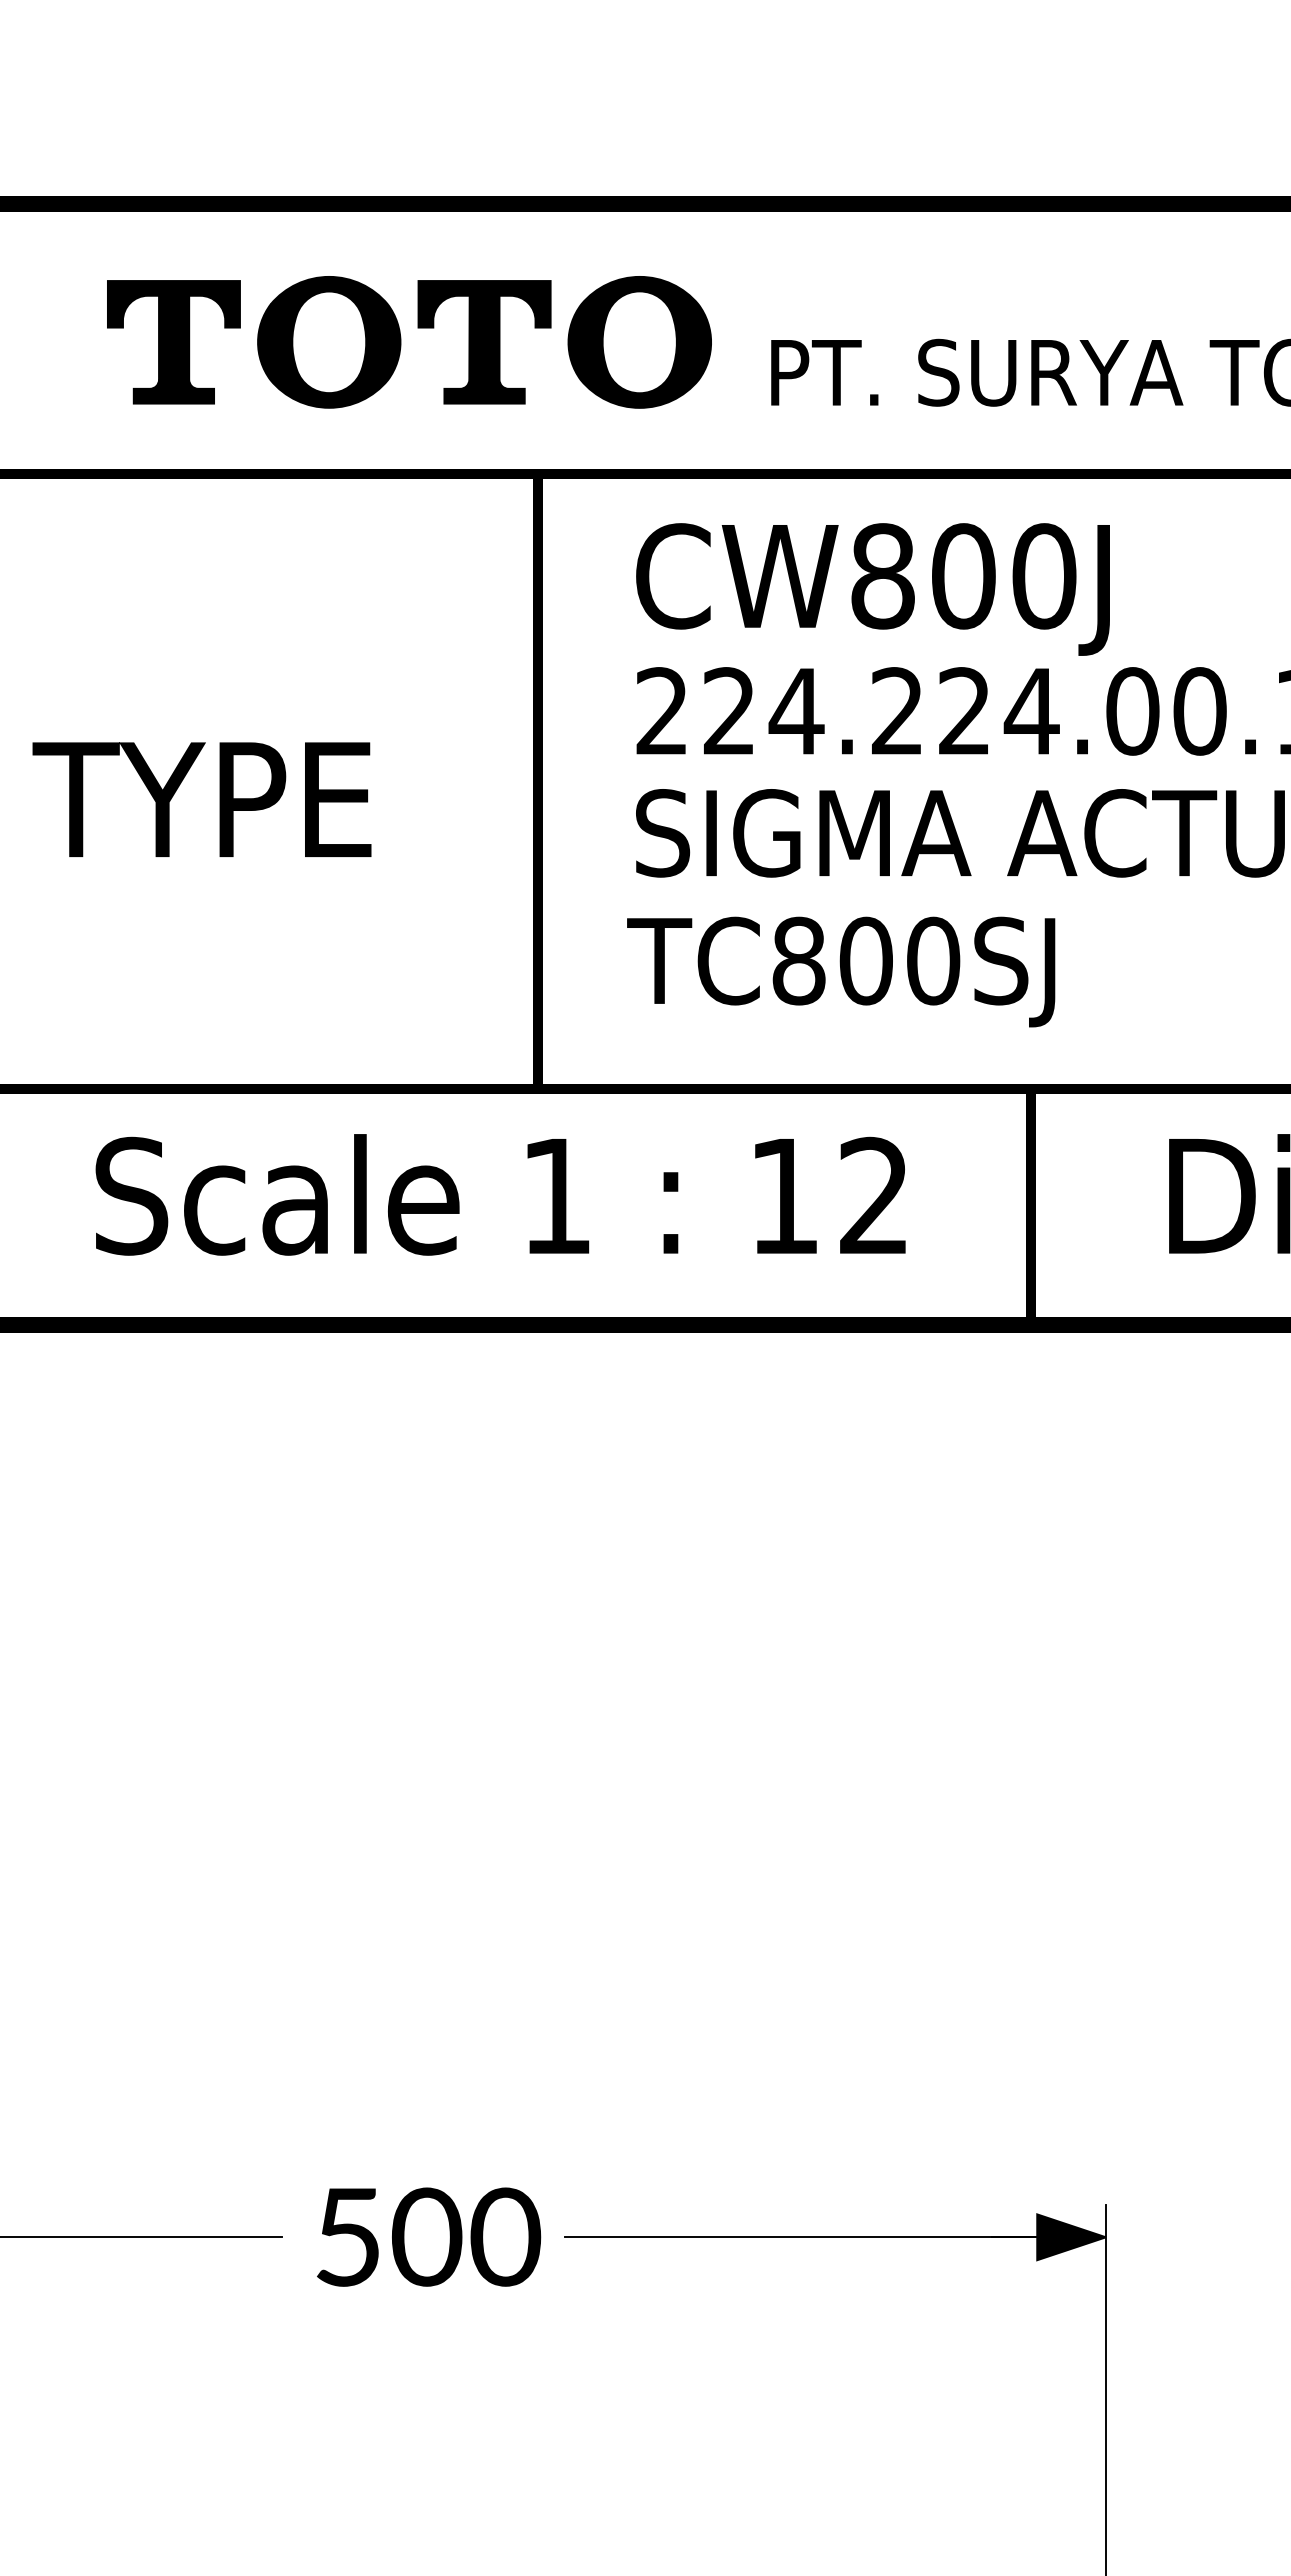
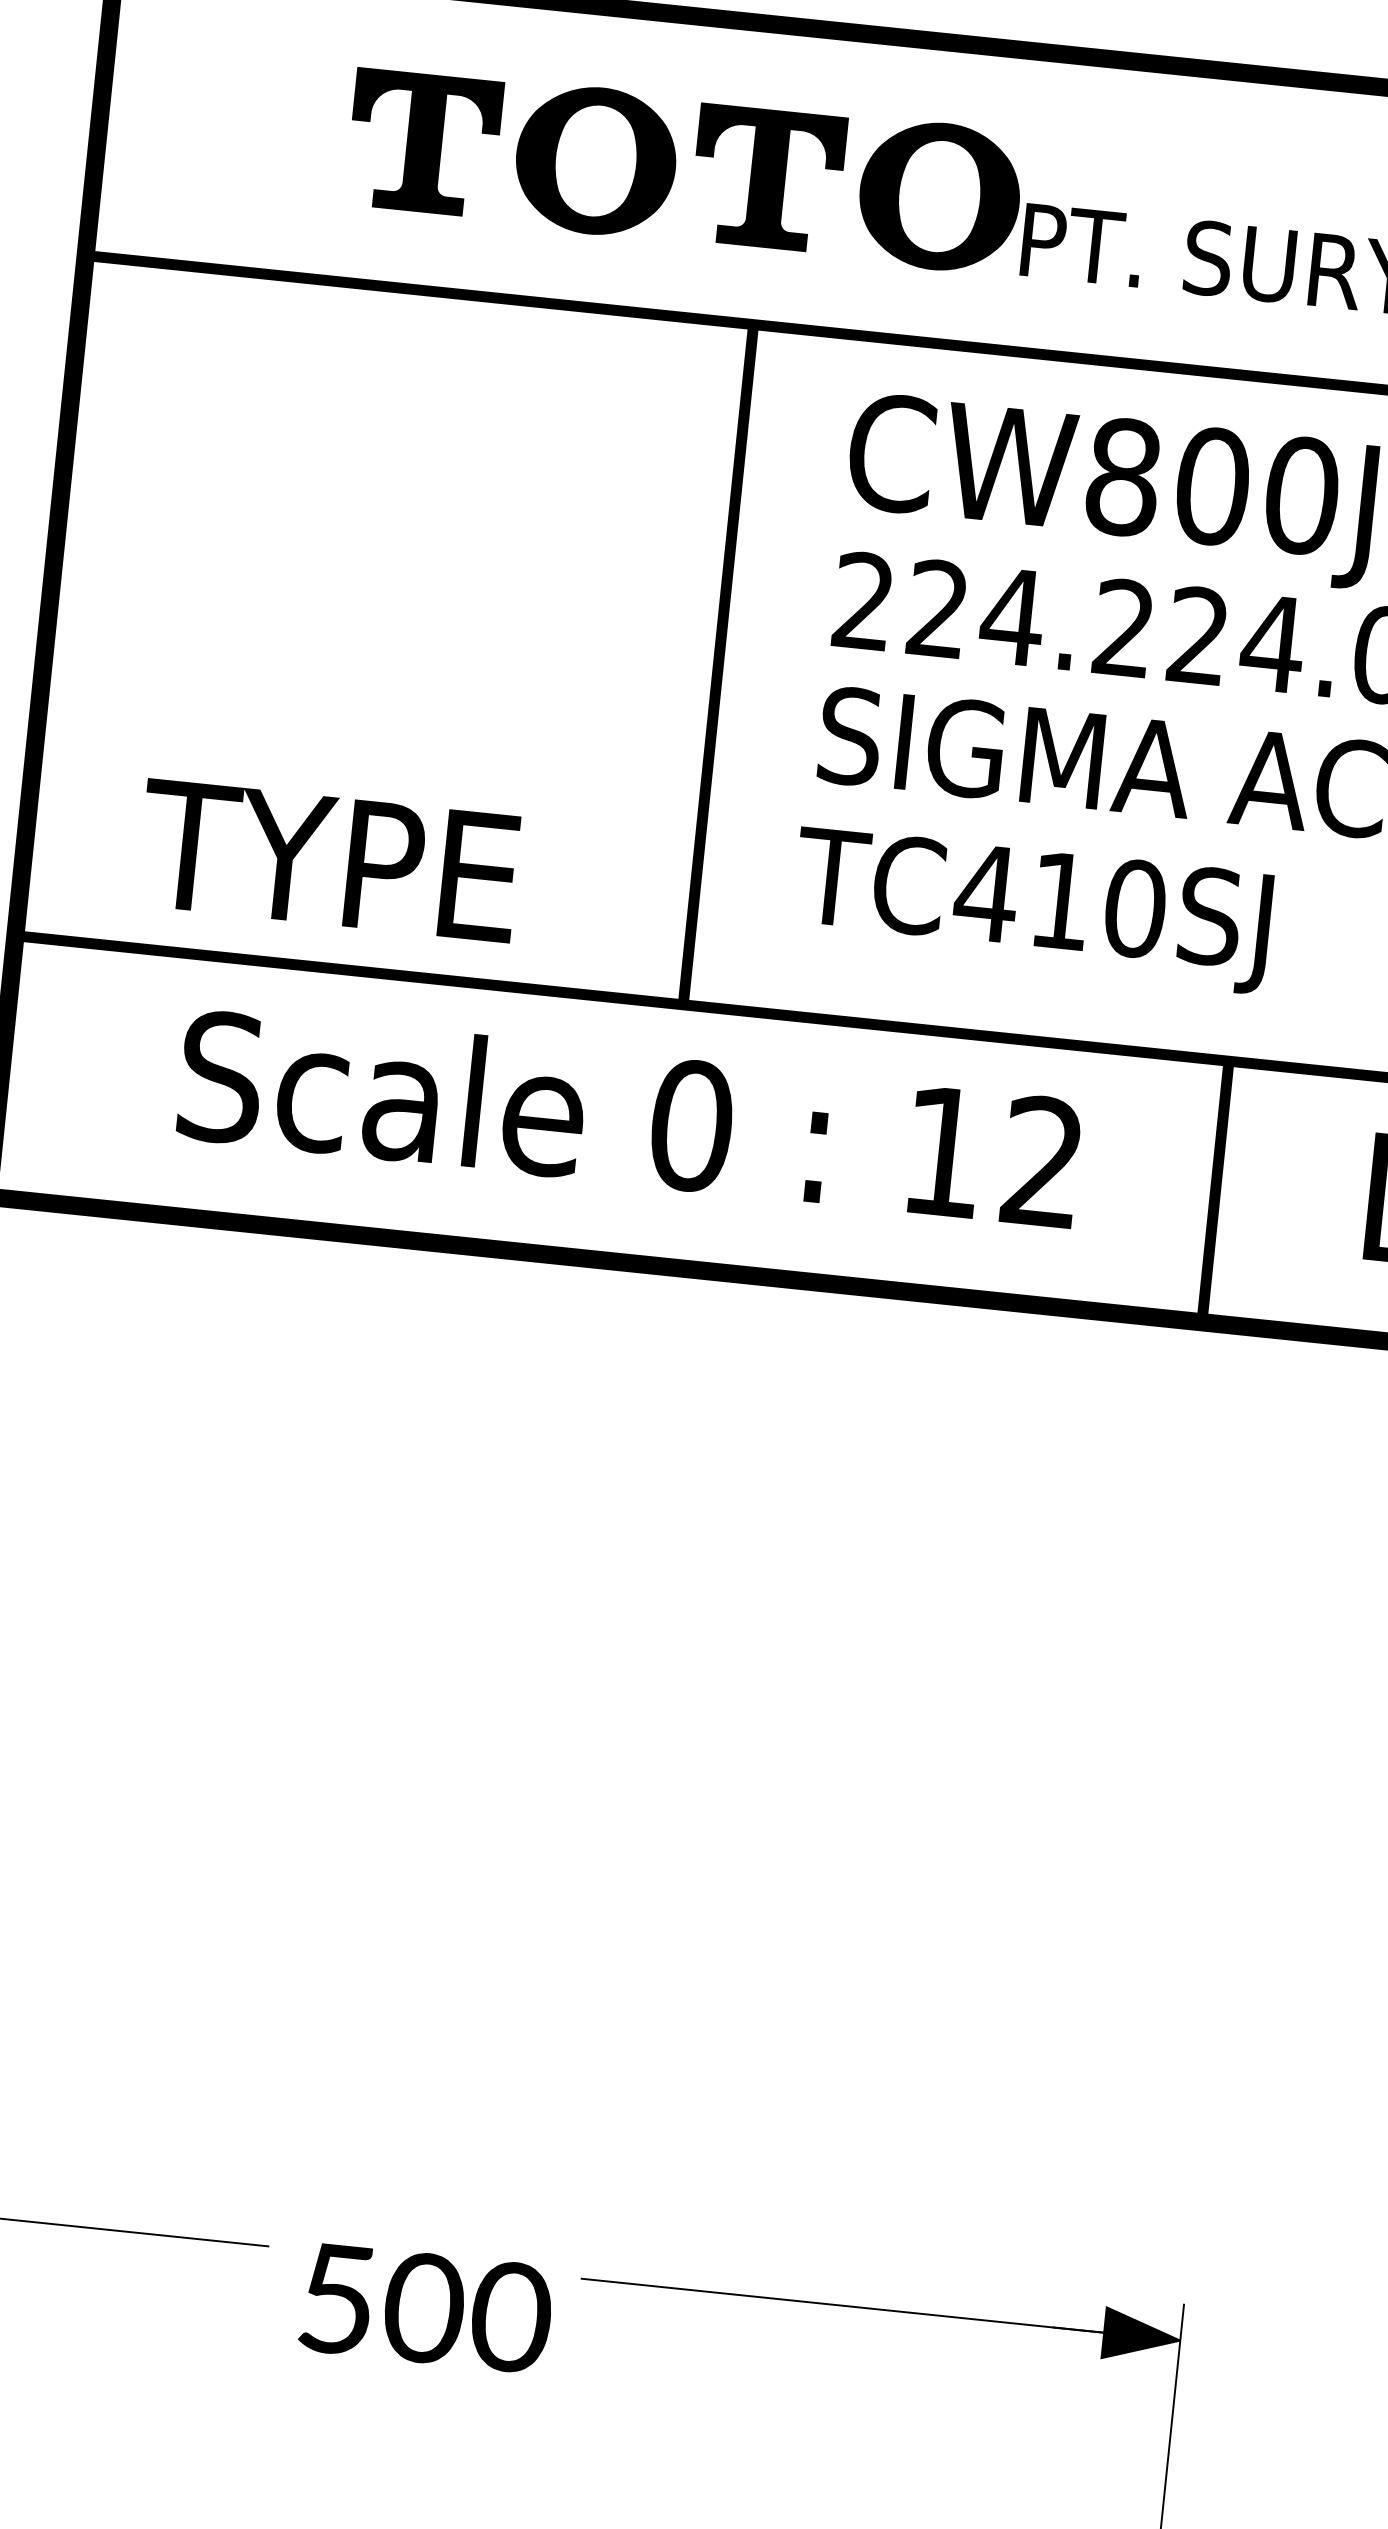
part: (401, 342) -> (676, 169), moved
text: (201, 799) -> (328, 860), moved
text: (831, 960) -> (1022, 896), TC800SJ -> TC410SJ
text: (556, 1195) -> (691, 1125), 1 -> 0
text: (429, 2236) -> (427, 2307), moved

